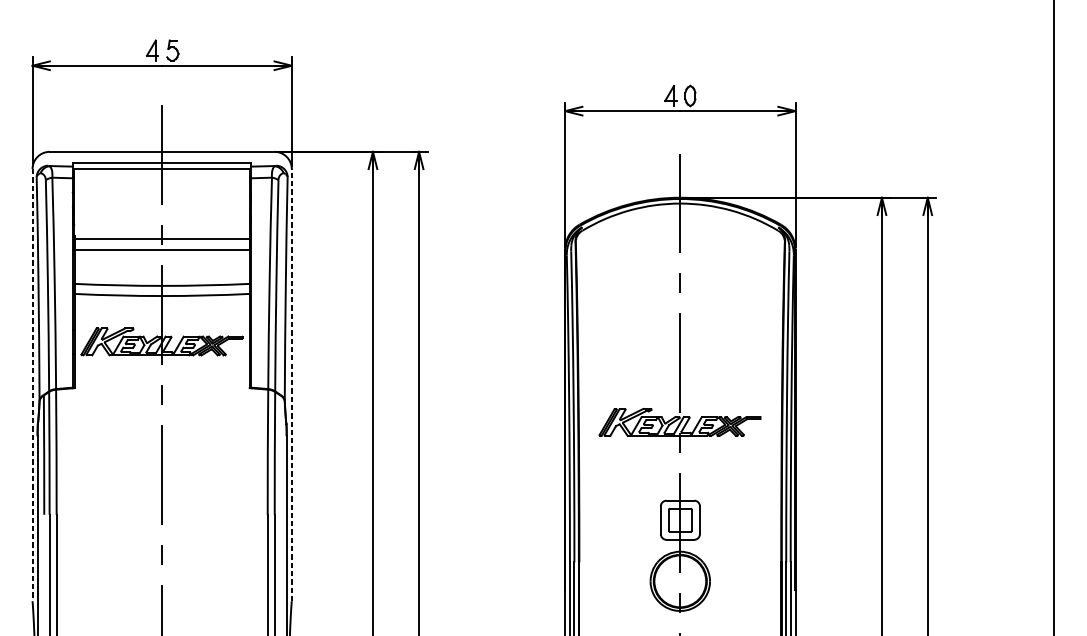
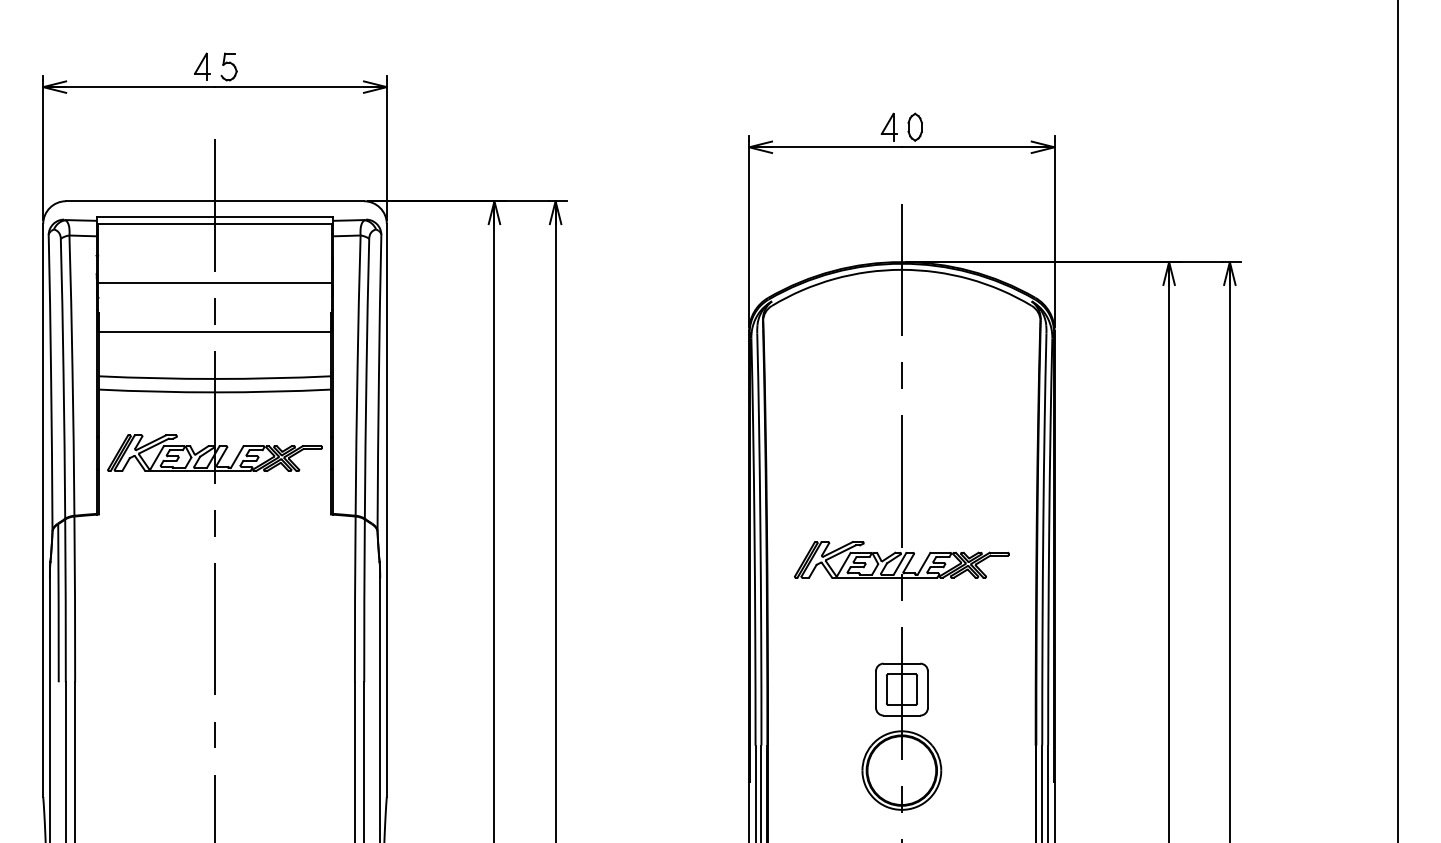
line: (161, 238) -> (214, 282), moved
line: (291, 384) -> (386, 509), dashed -> solid
line: (32, 385) -> (43, 510), dashed -> solid

